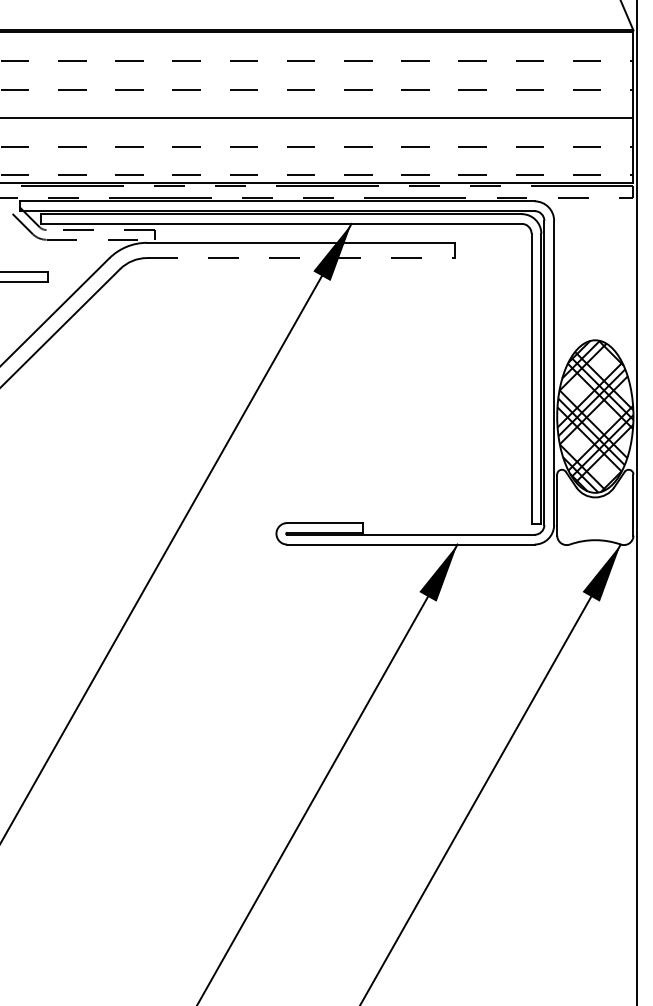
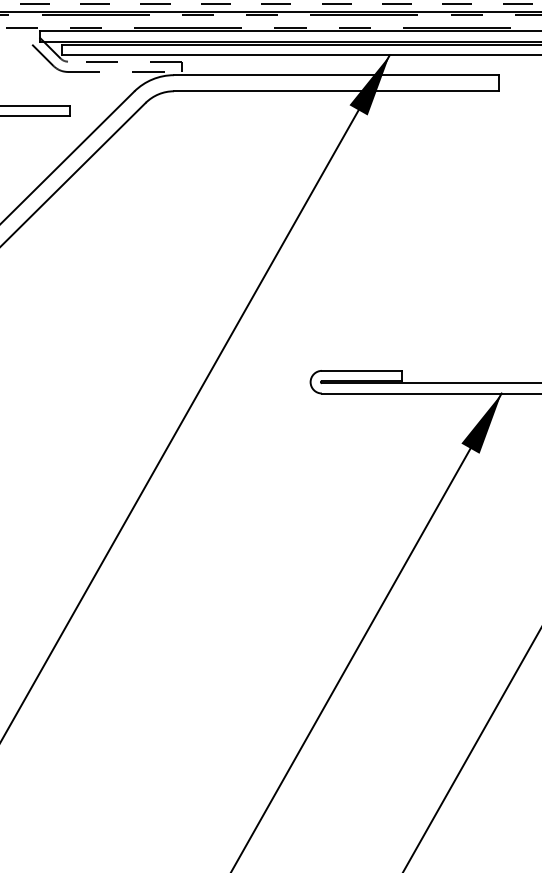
line: (301, 258) -> (337, 91), dashed -> solid

